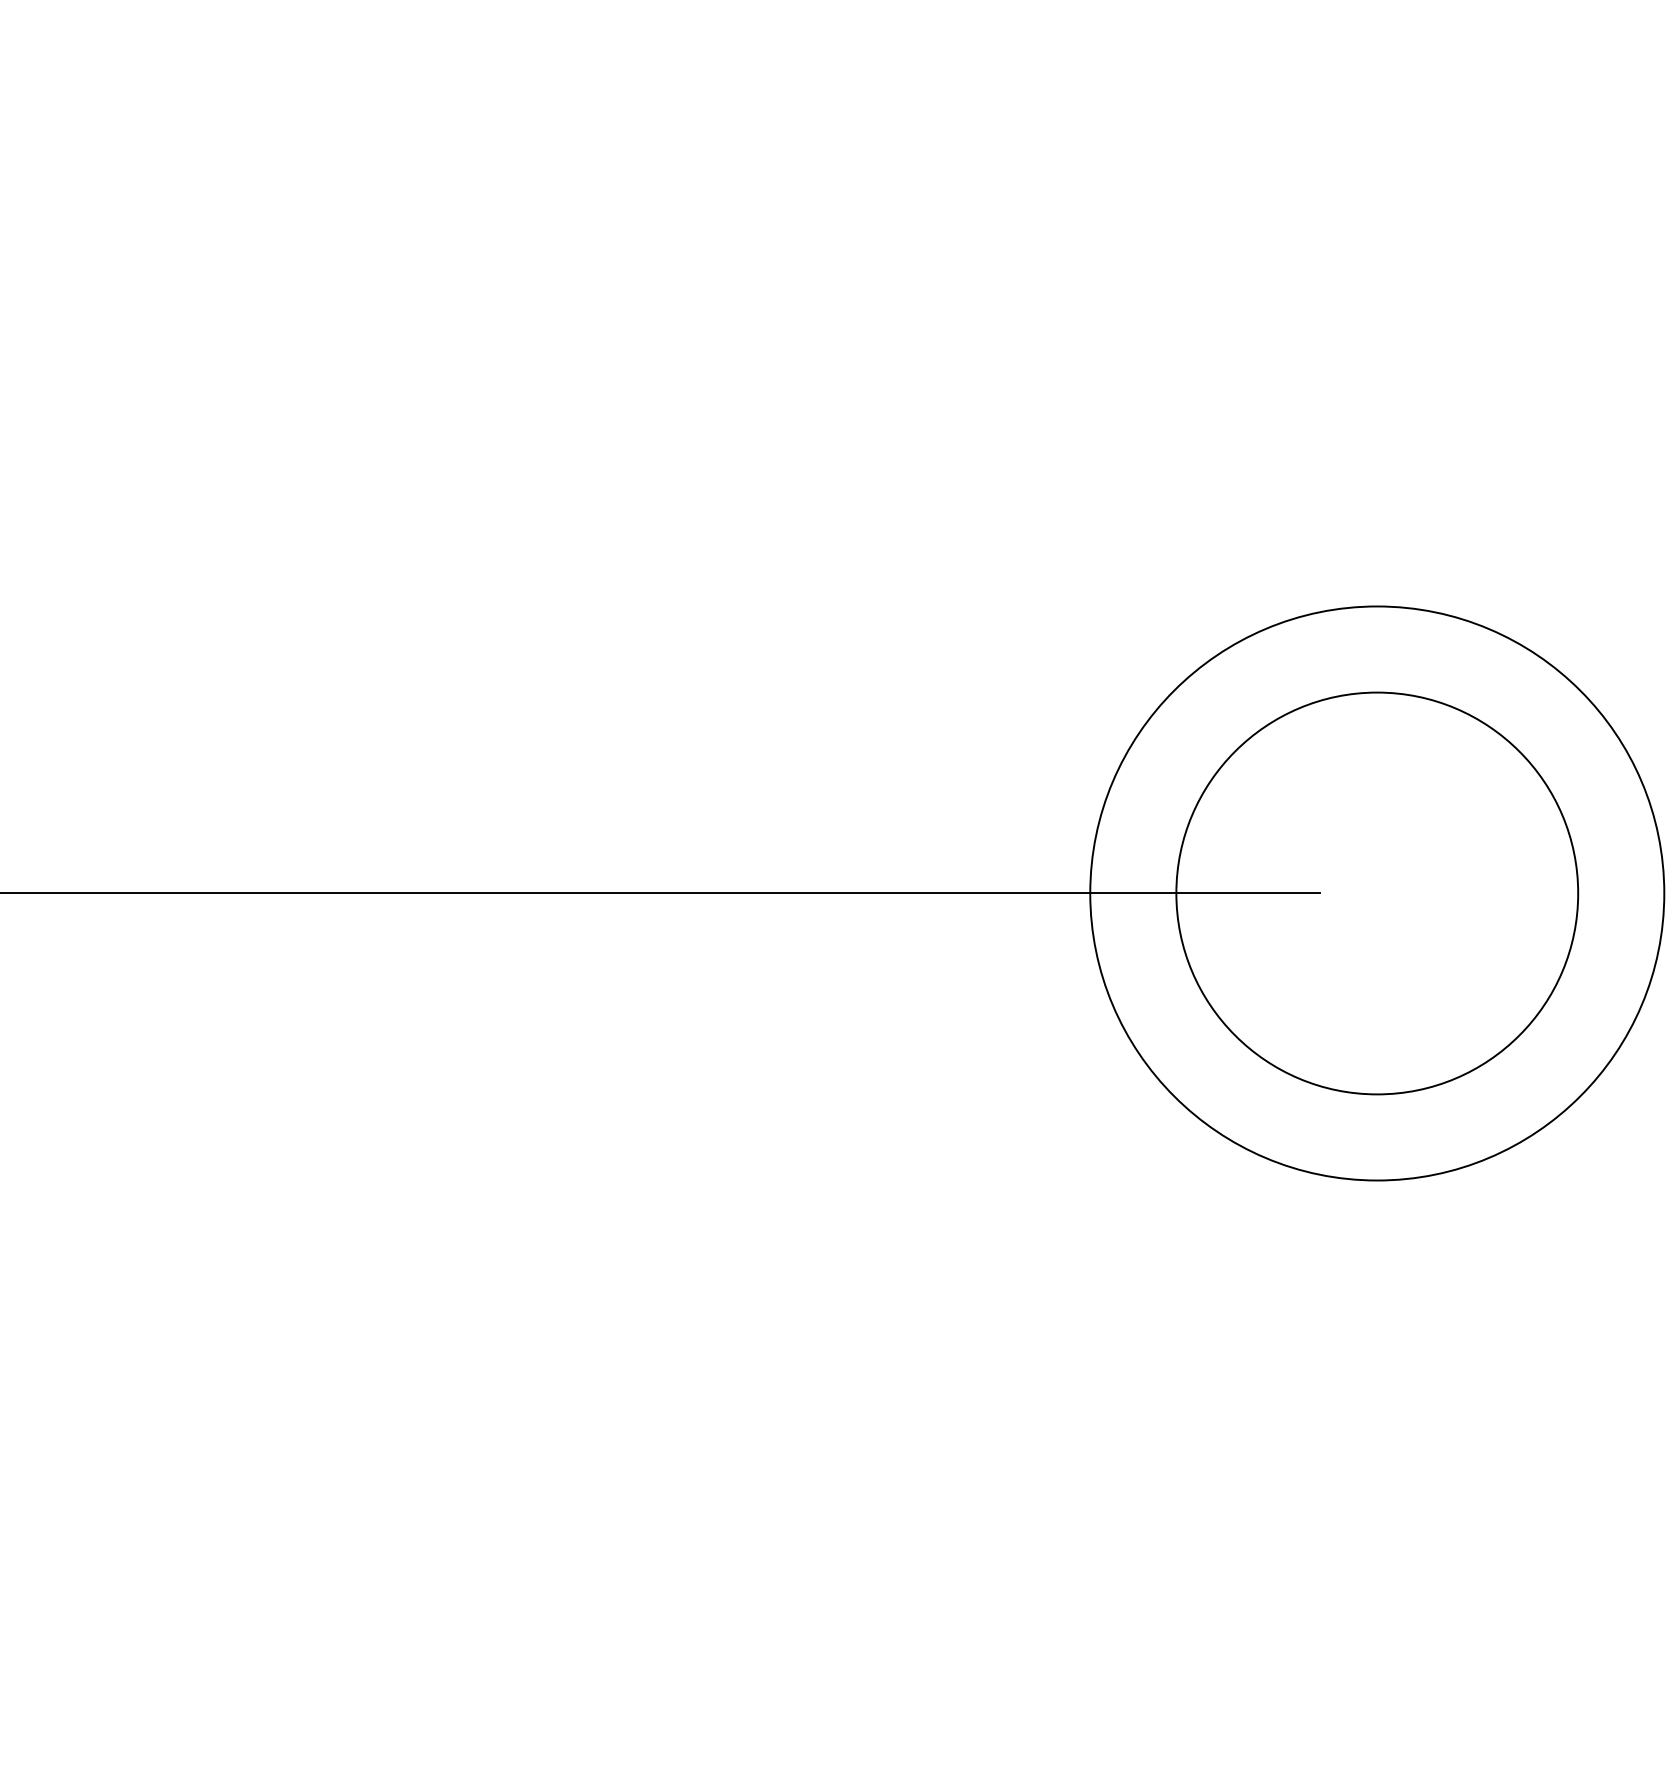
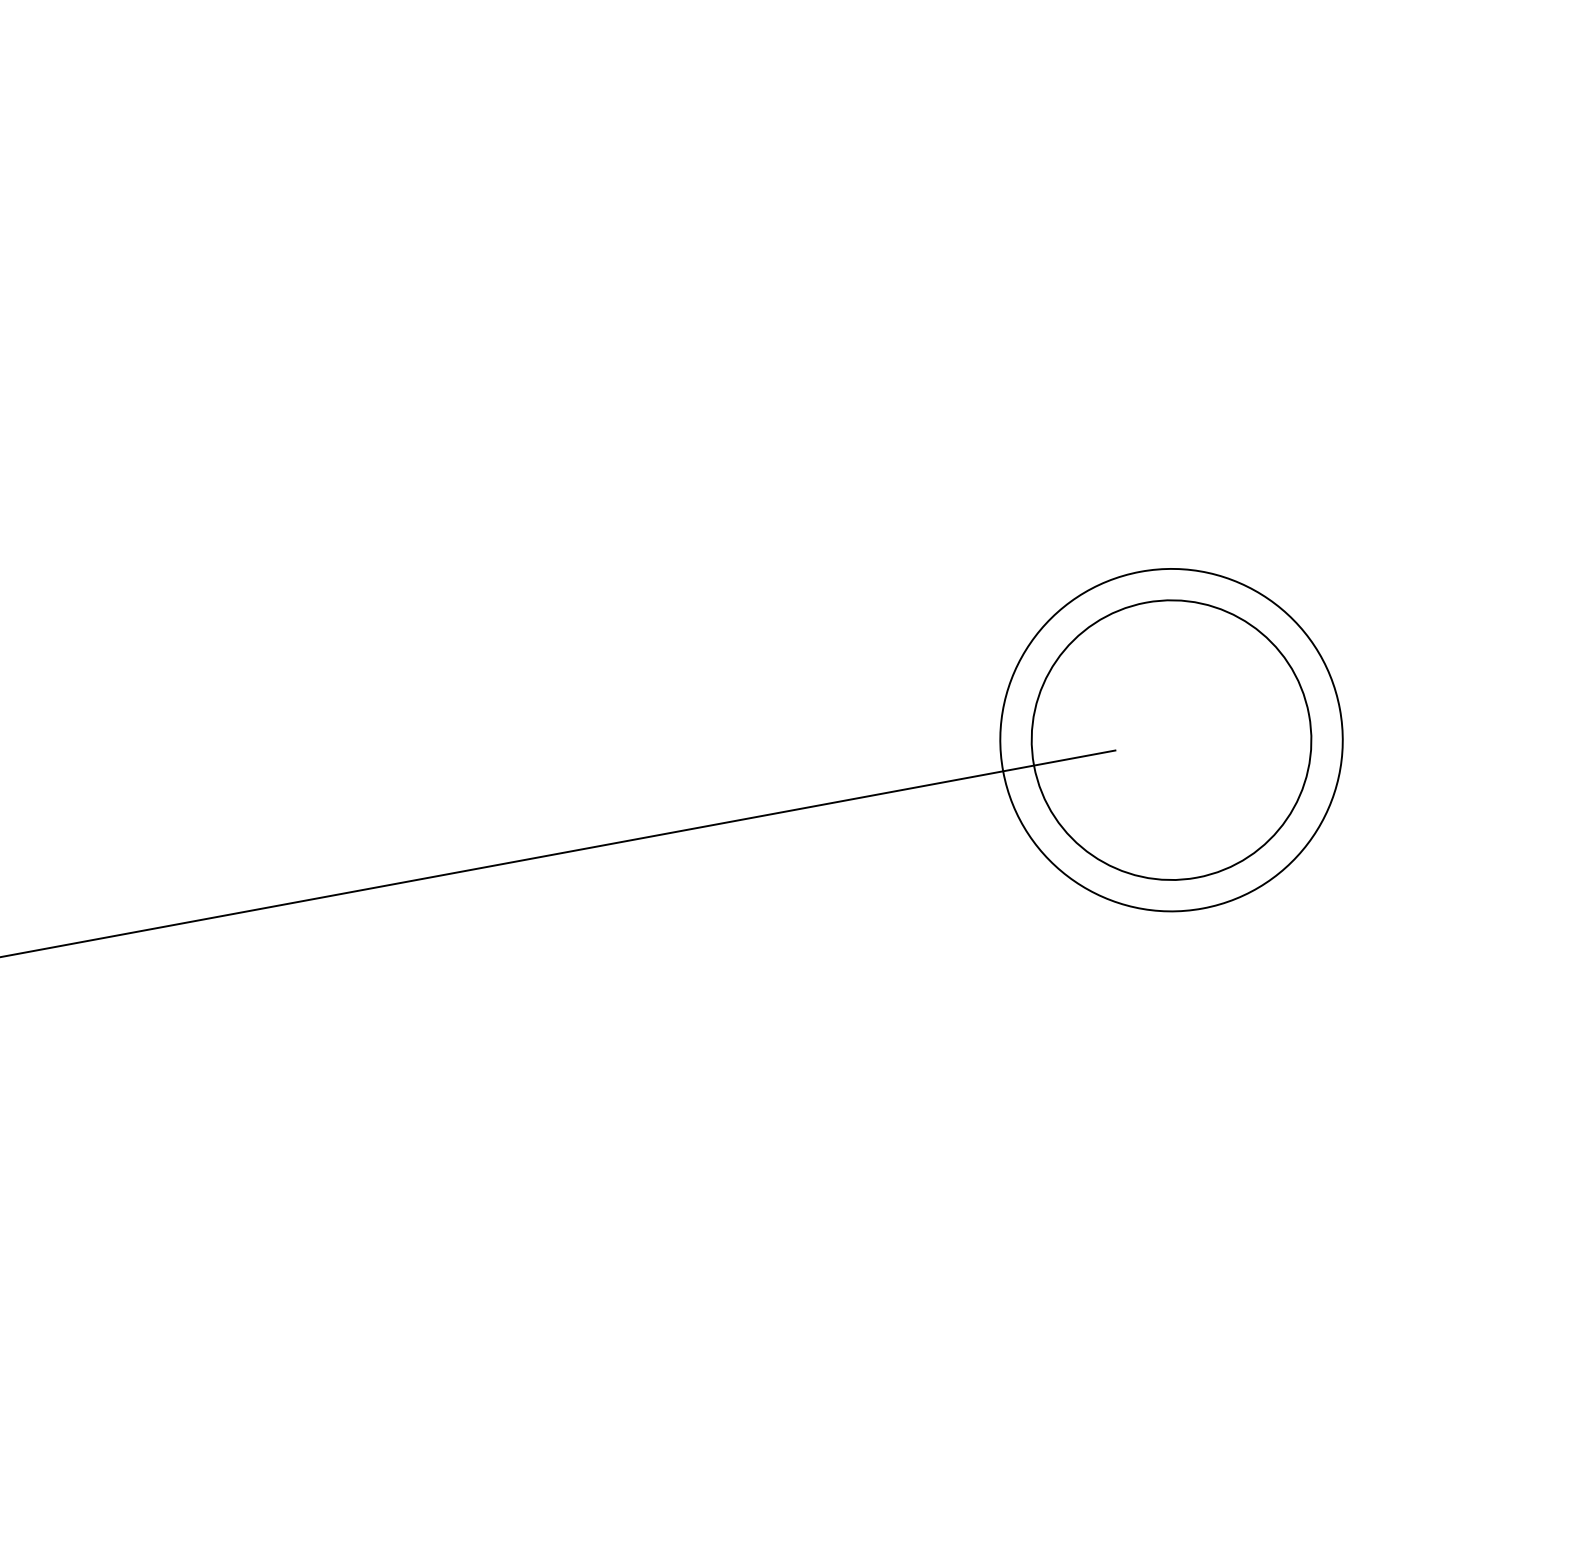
circle: (1377, 893) -> (1171, 740), size x0.6
circle: (1377, 893) -> (1171, 740), size x0.7

